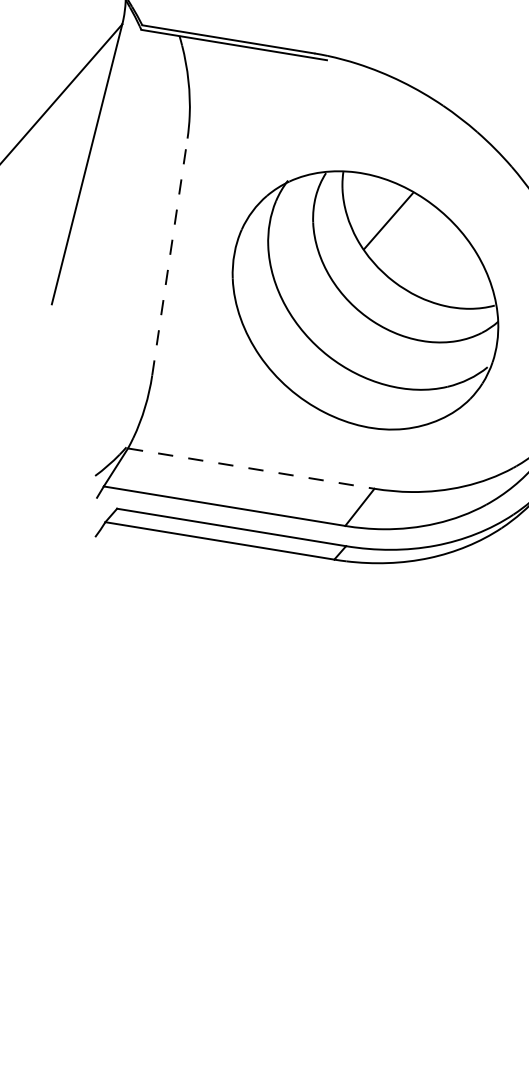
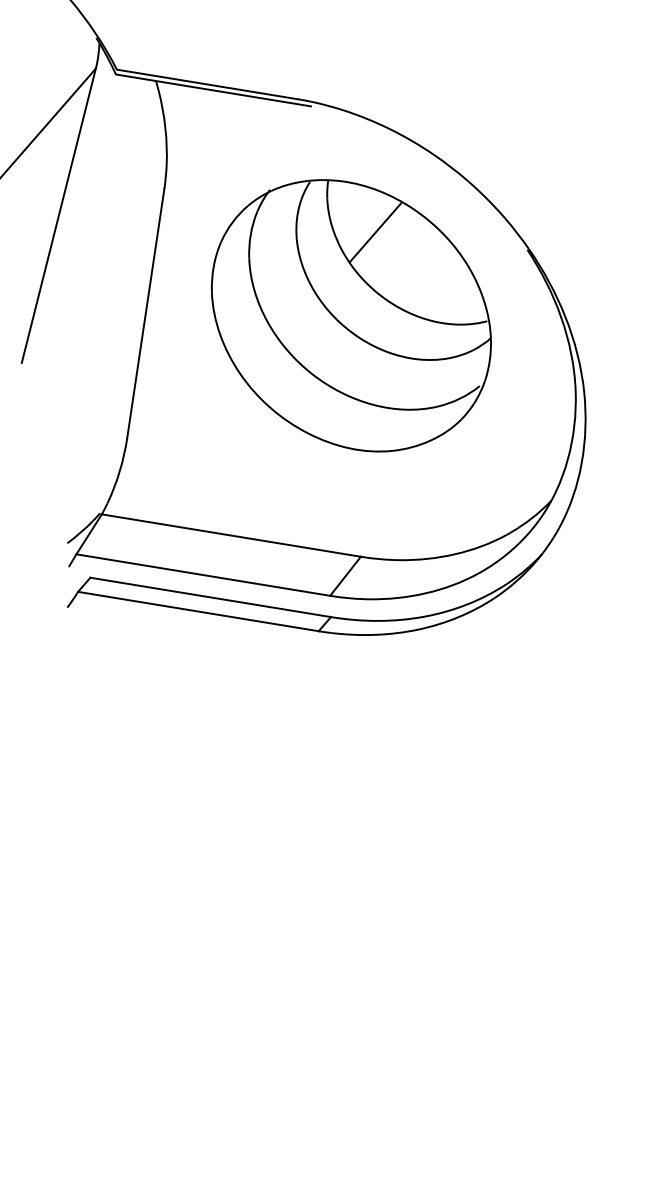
line: (169, 257) -> (145, 313), dashed -> solid
part: (364, 300) -> (350, 315), moved
line: (251, 468) -> (231, 535), dashed -> solid

